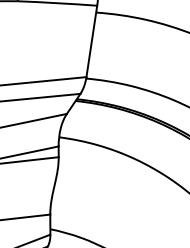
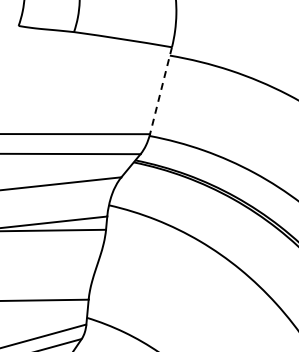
line: (92, 41) -> (161, 90), solid -> dashed

